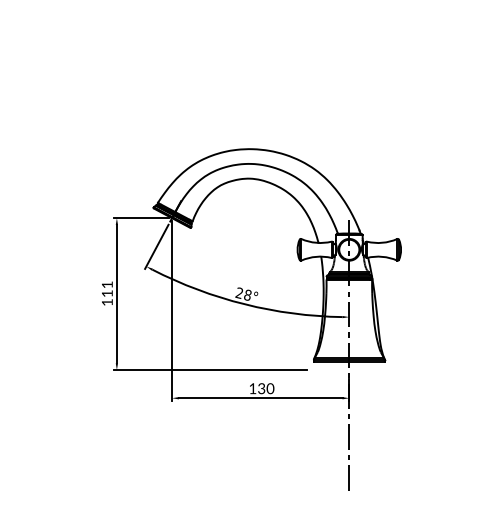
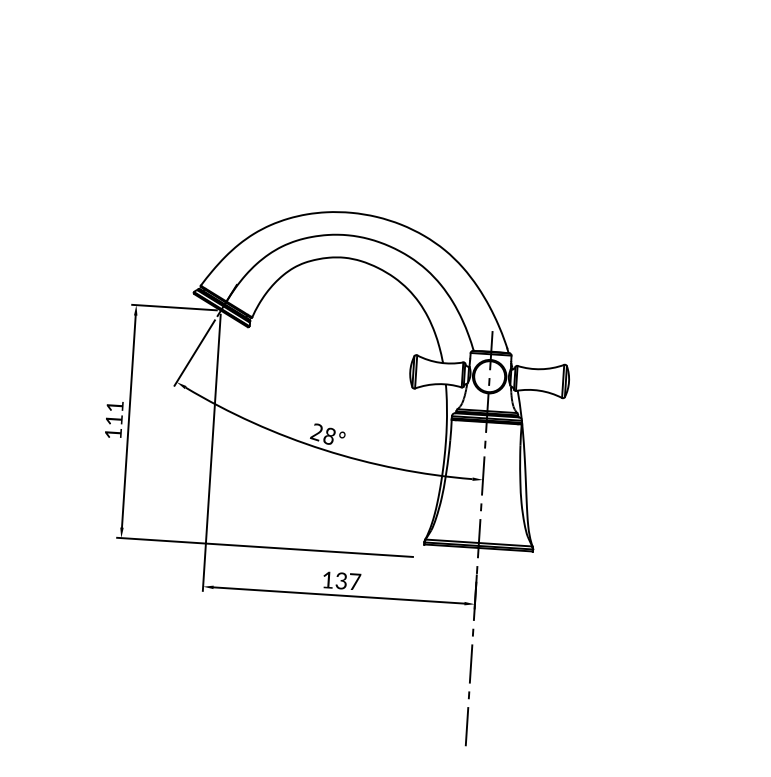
text: (270, 388) -> (355, 581), 130 -> 137

